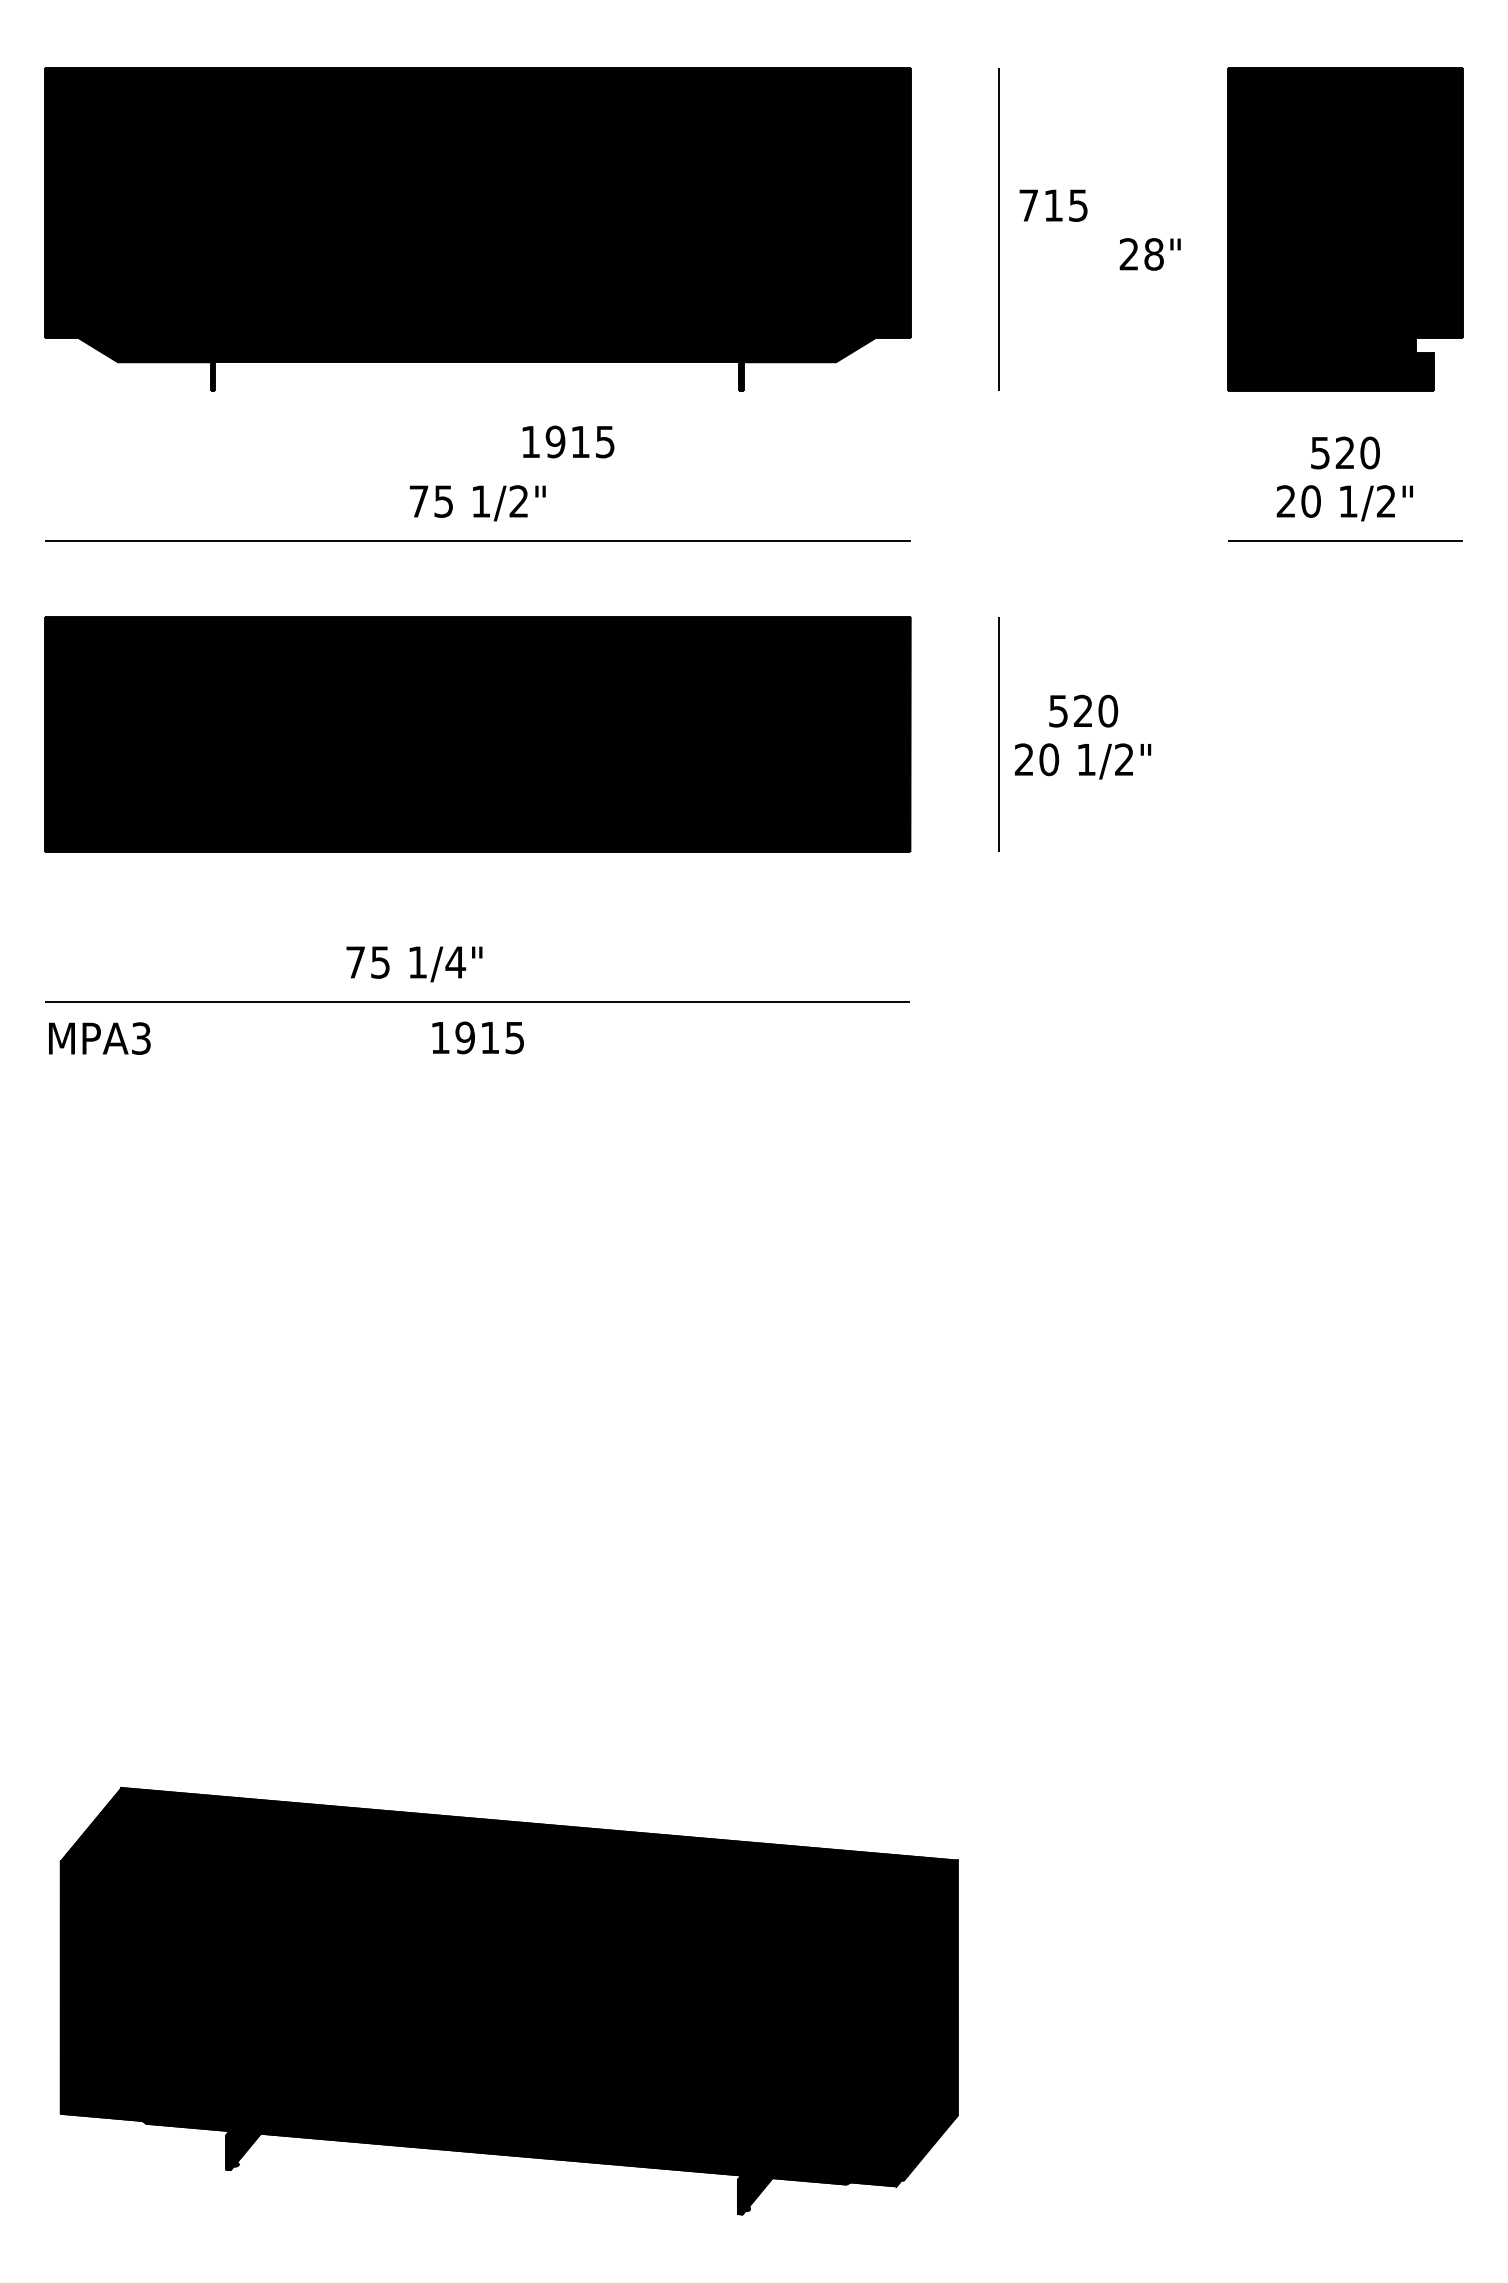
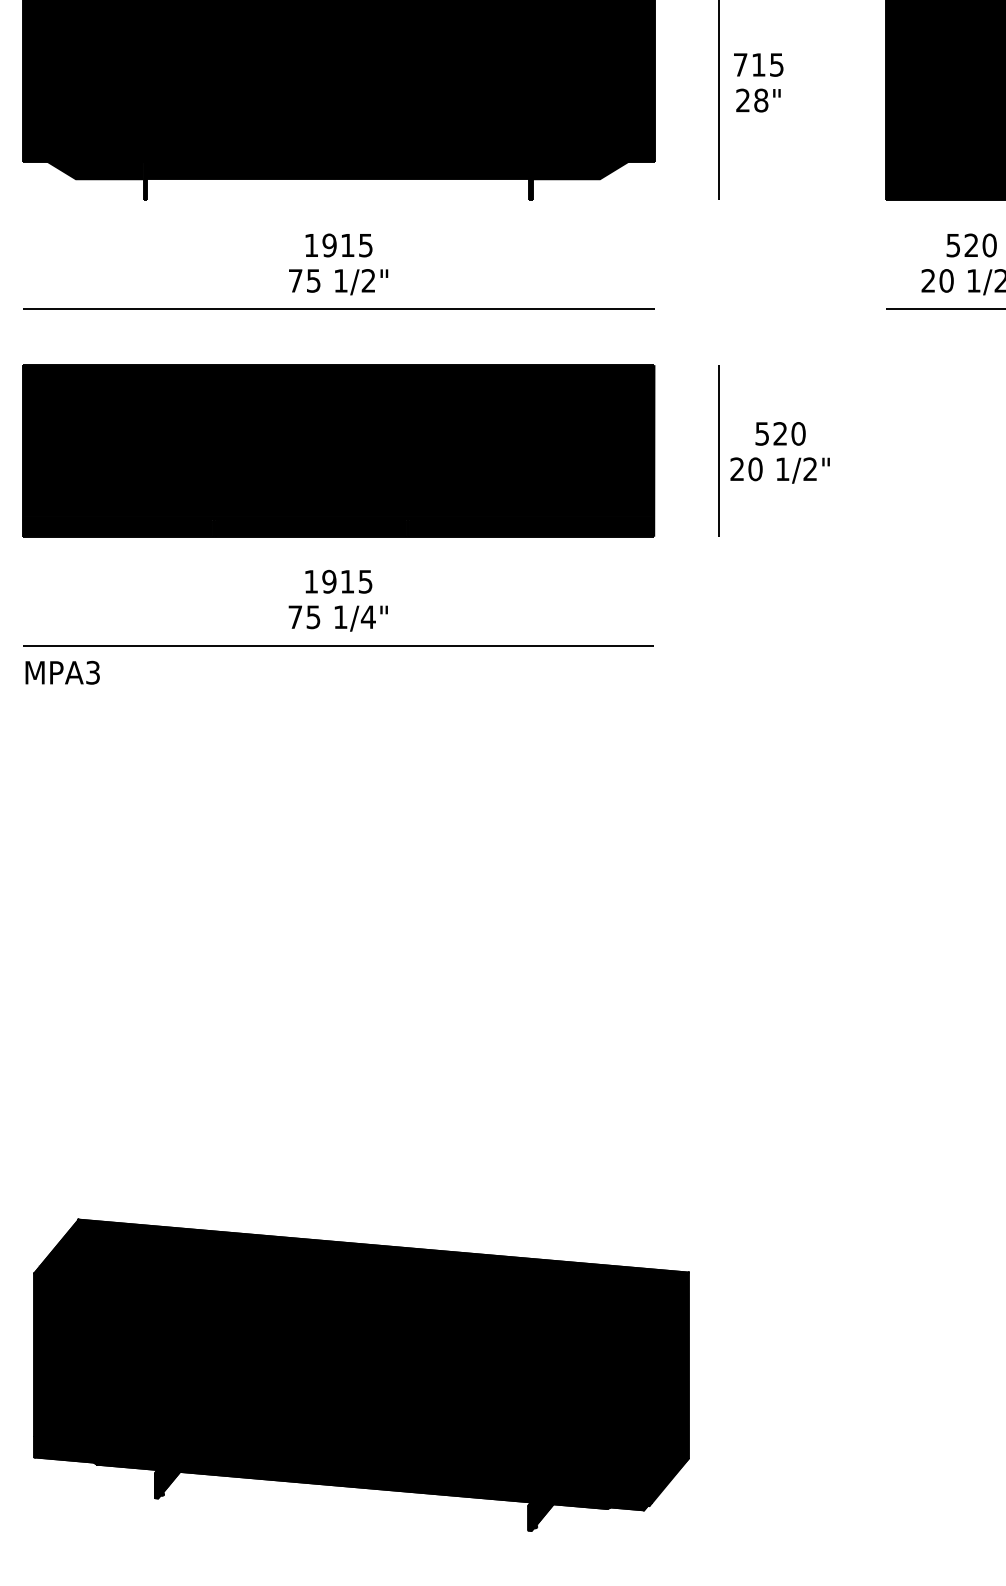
text: (1149, 254) -> (757, 100), moved
text: (568, 441) -> (339, 245), moved
text: (414, 964) -> (338, 618), moved
text: (477, 1037) -> (338, 581), moved

